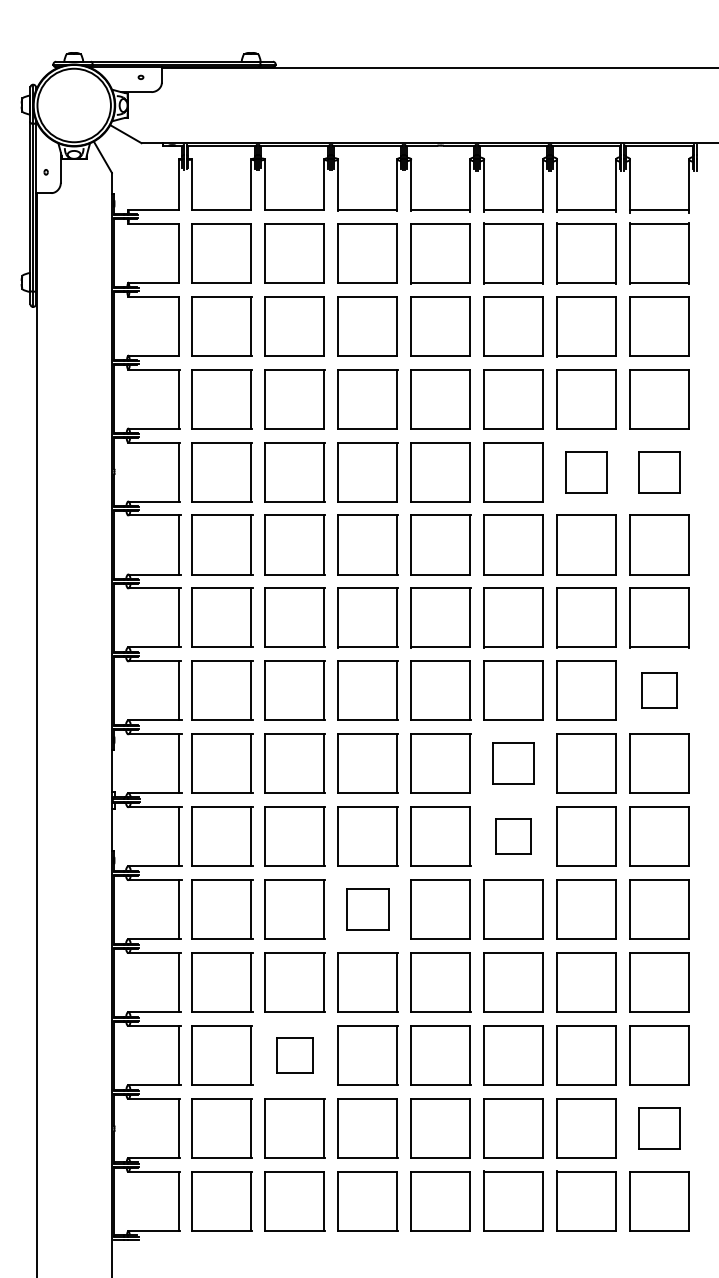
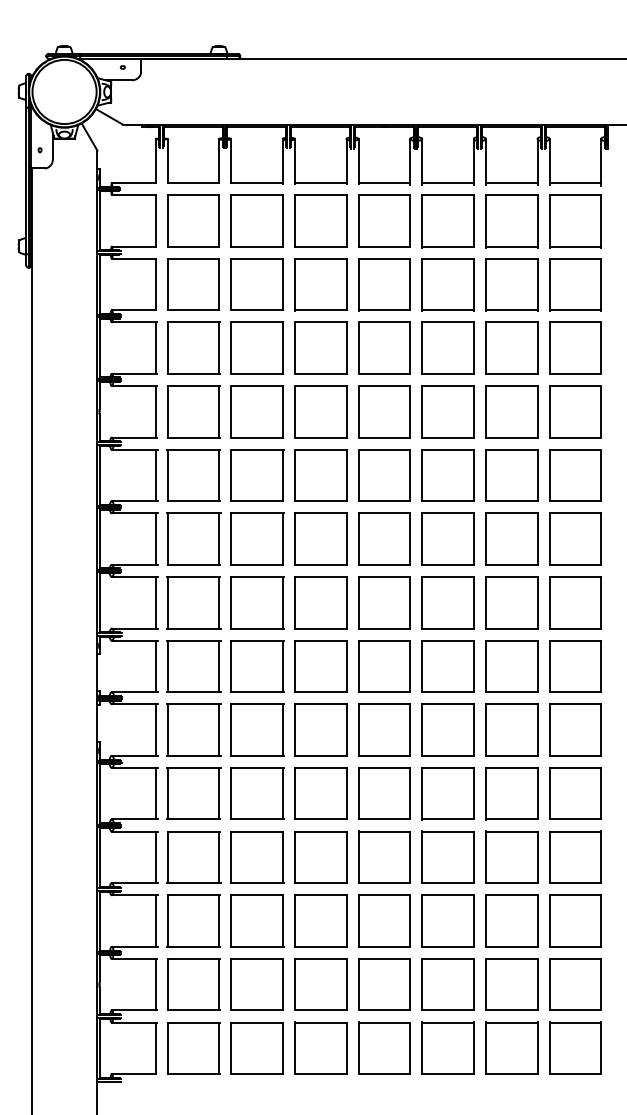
part: (586, 472) -> (511, 412), size x1.43
part: (659, 472) -> (575, 412), size x1.43
part: (659, 690) -> (575, 602), size x1.67
part: (513, 763) -> (447, 666), size x1.43
part: (513, 836) -> (447, 729), size x1.67
part: (367, 909) -> (320, 793), size x1.43
part: (294, 1055) -> (256, 920), size x1.67
part: (659, 1128) -> (575, 984), size x1.43

